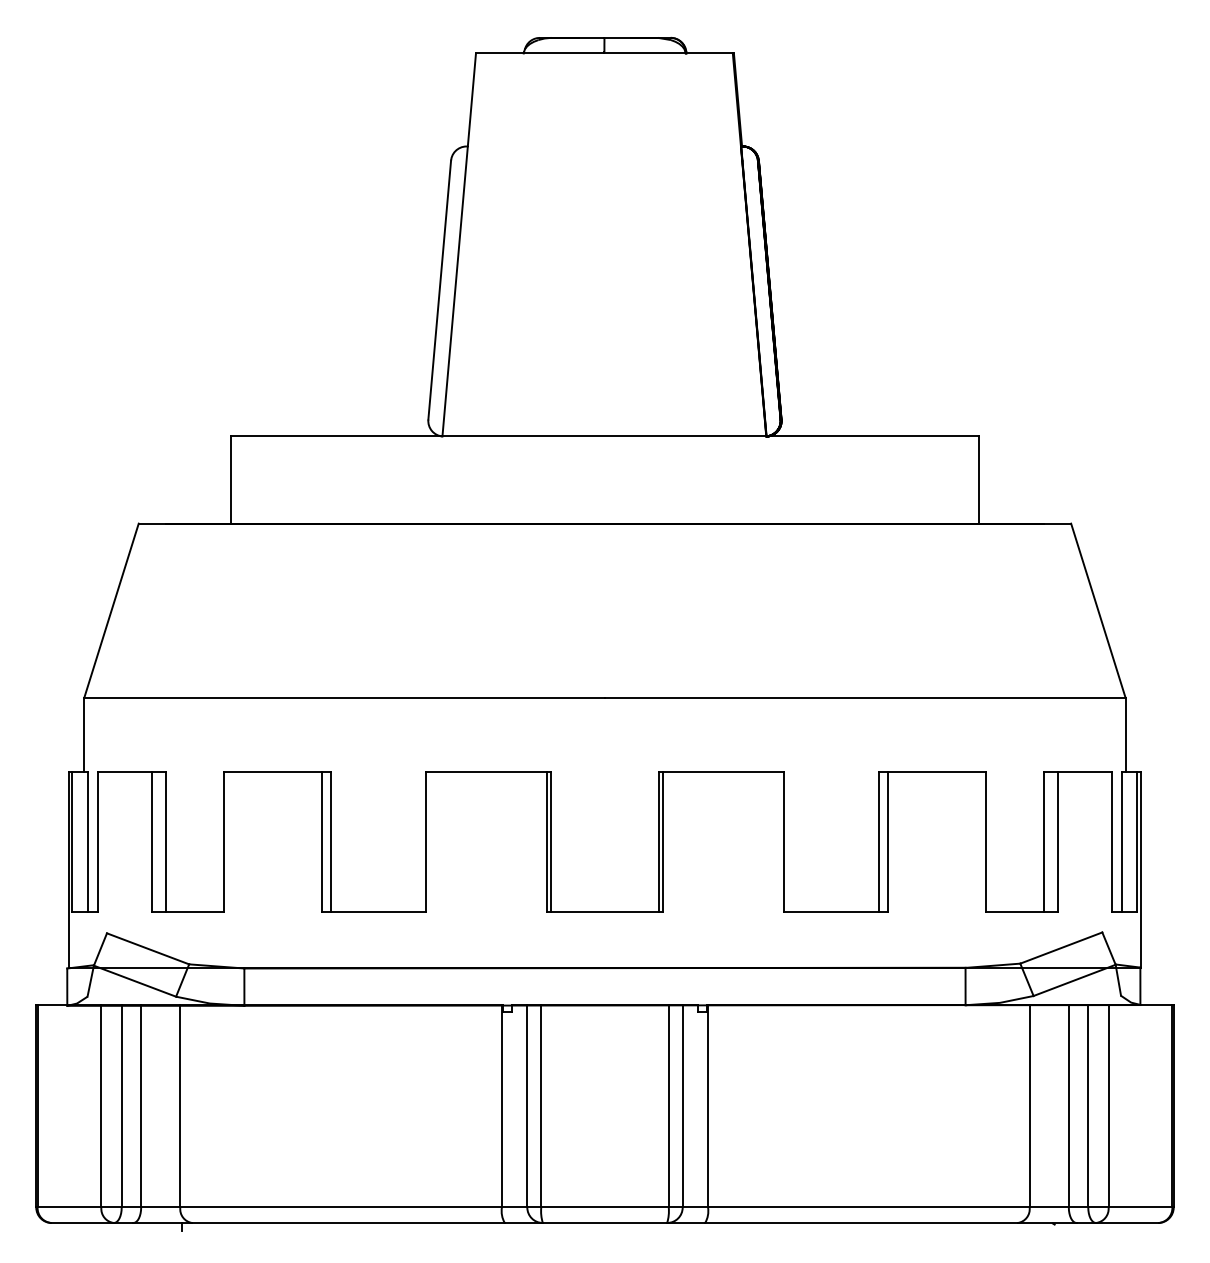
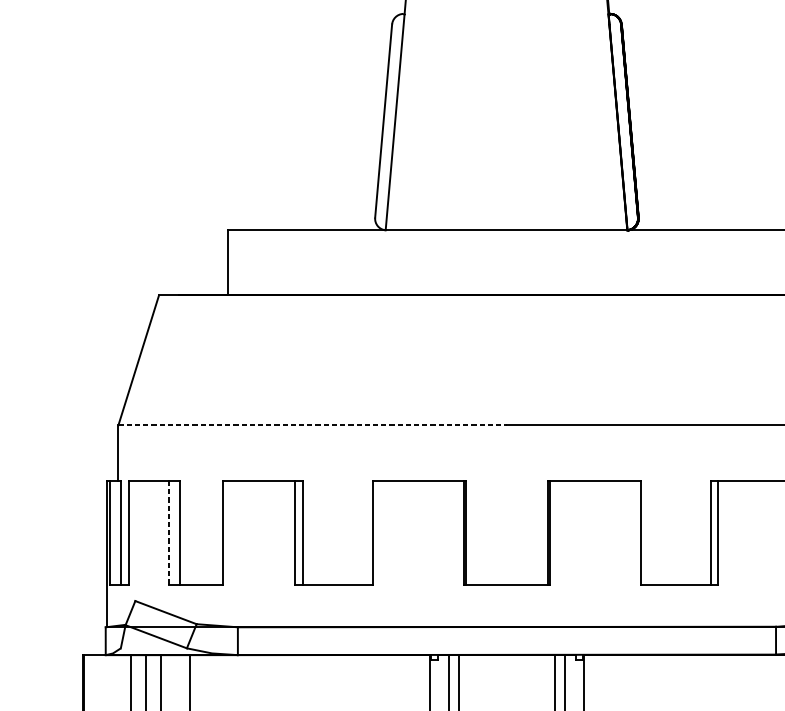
line: (345, 697) -> (313, 425), solid -> dashed
line: (152, 842) -> (169, 533), solid -> dashed

